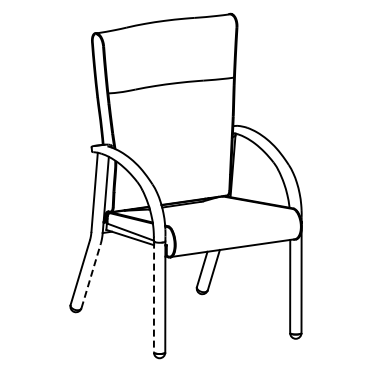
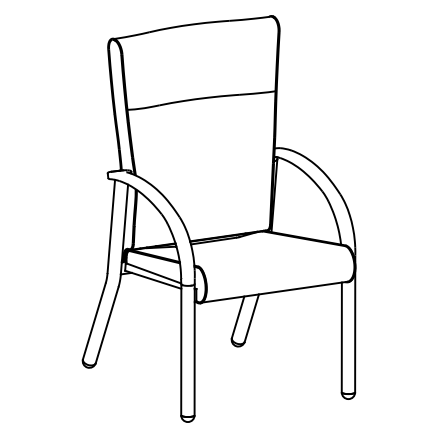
line: (91, 276) -> (107, 325), dashed -> solid
line: (154, 297) -> (181, 350), dashed -> solid

